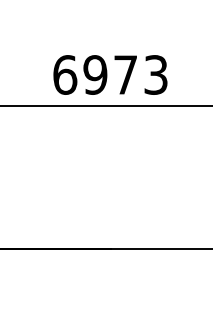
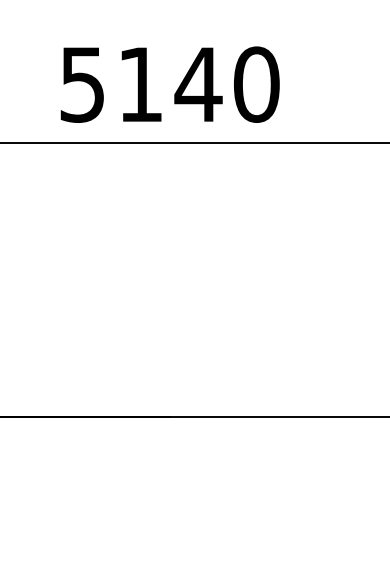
text: (110, 74) -> (169, 83), 6973 -> 5140

